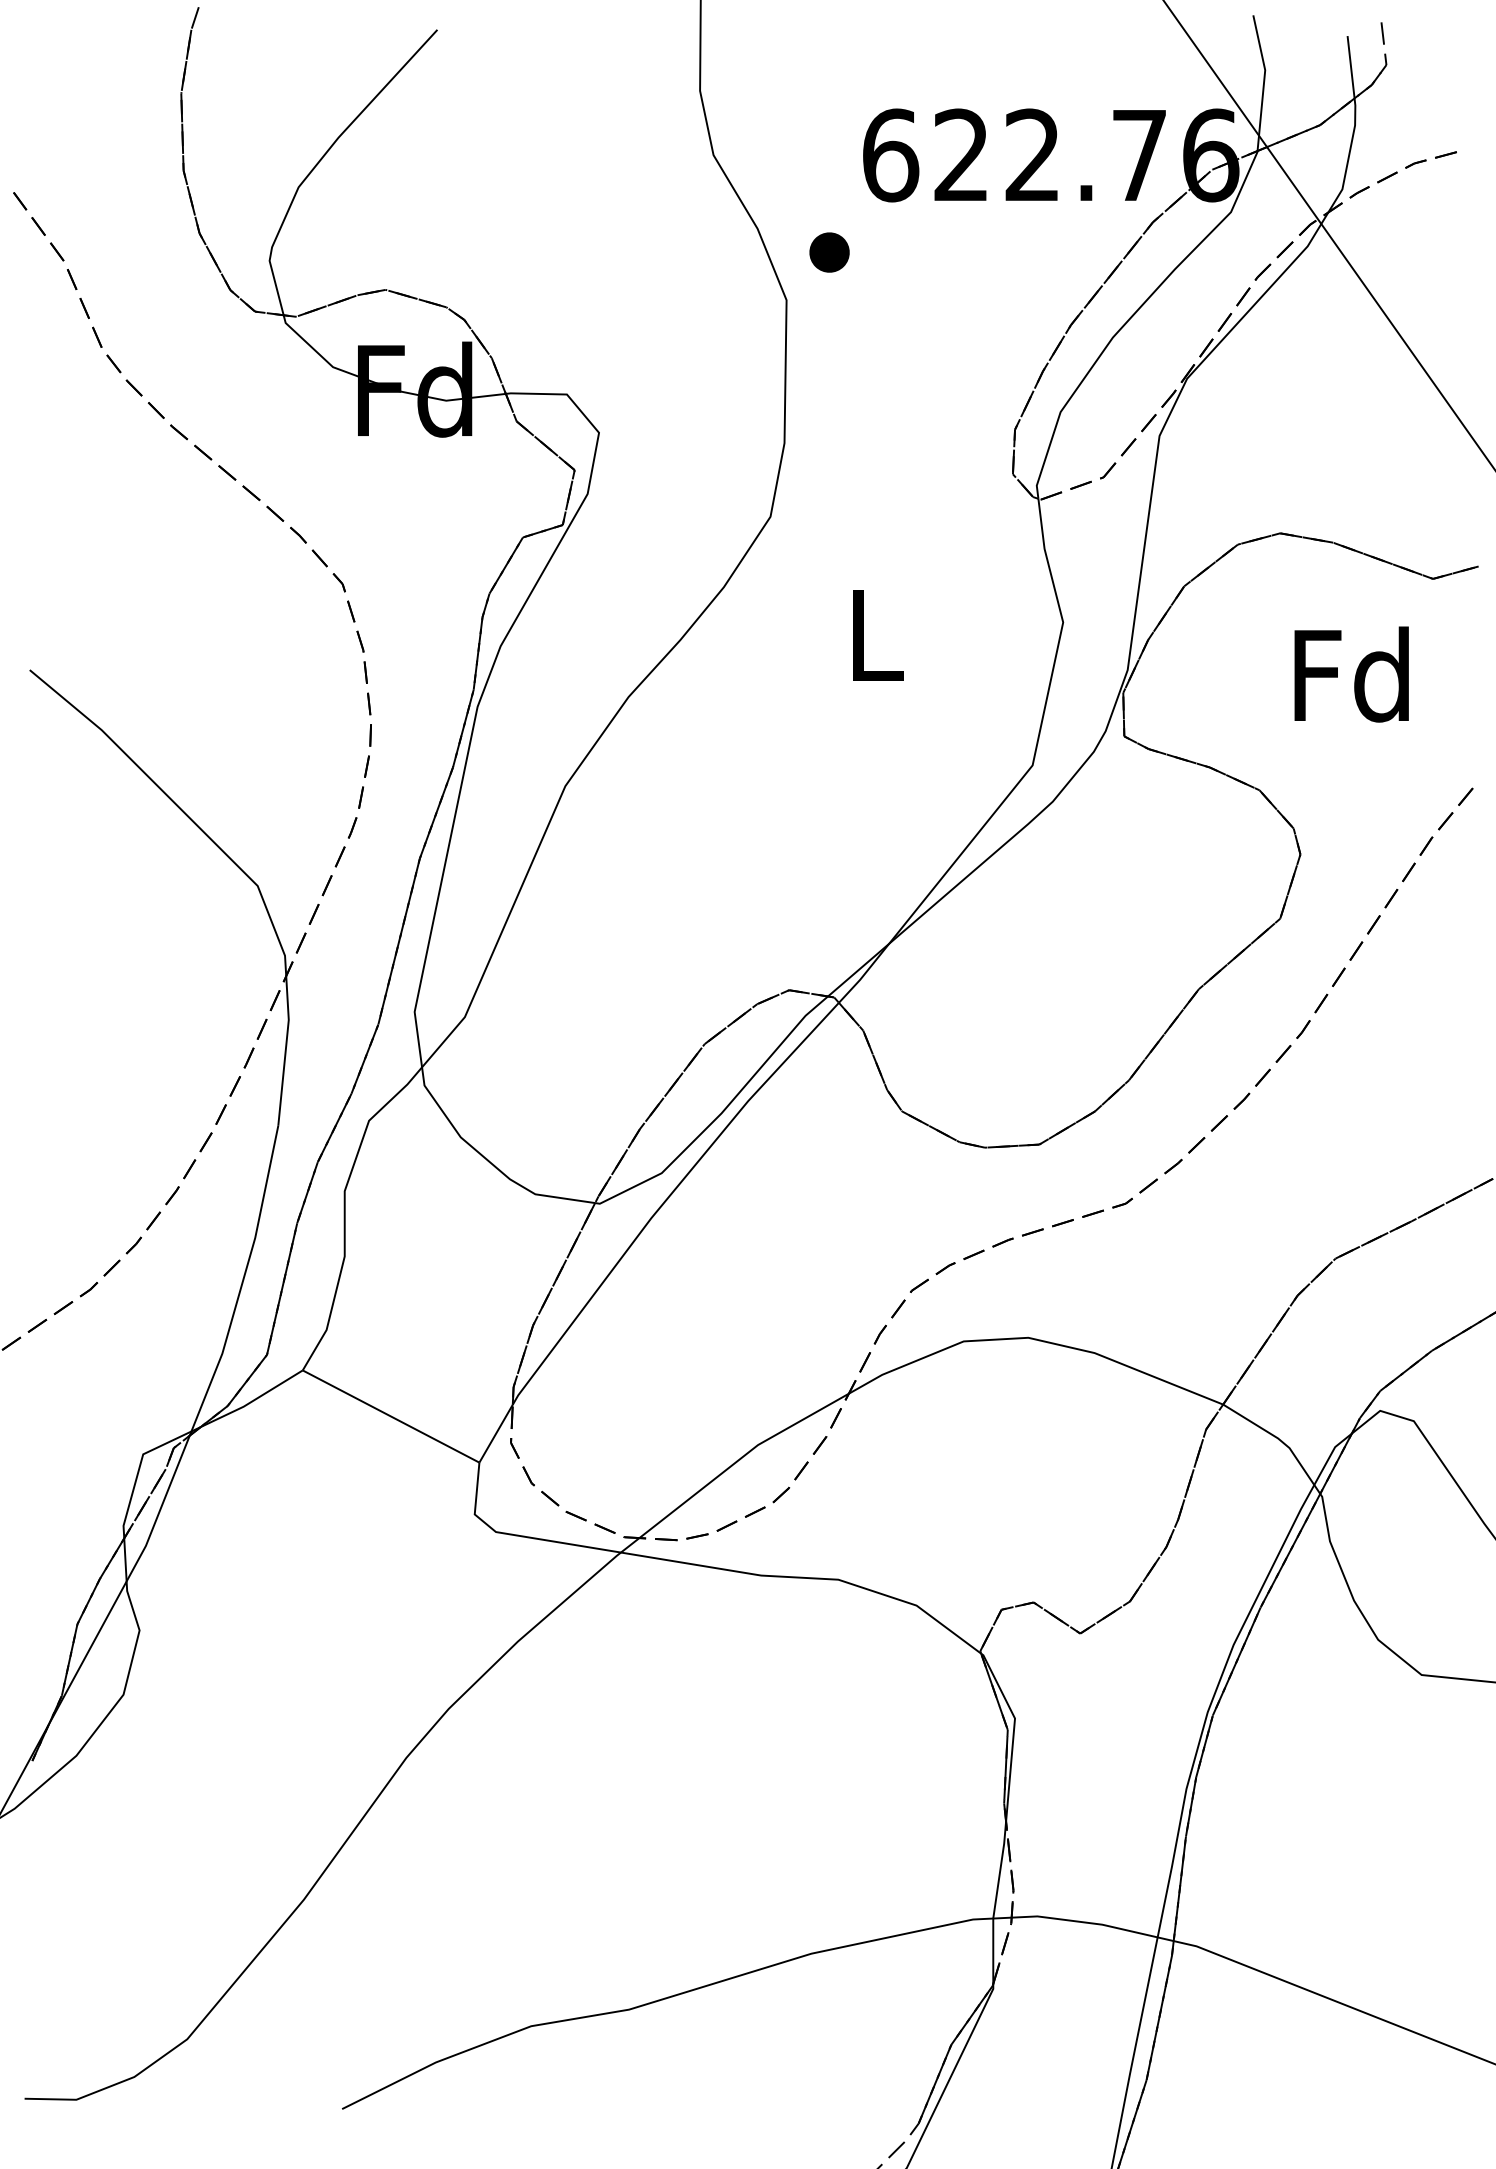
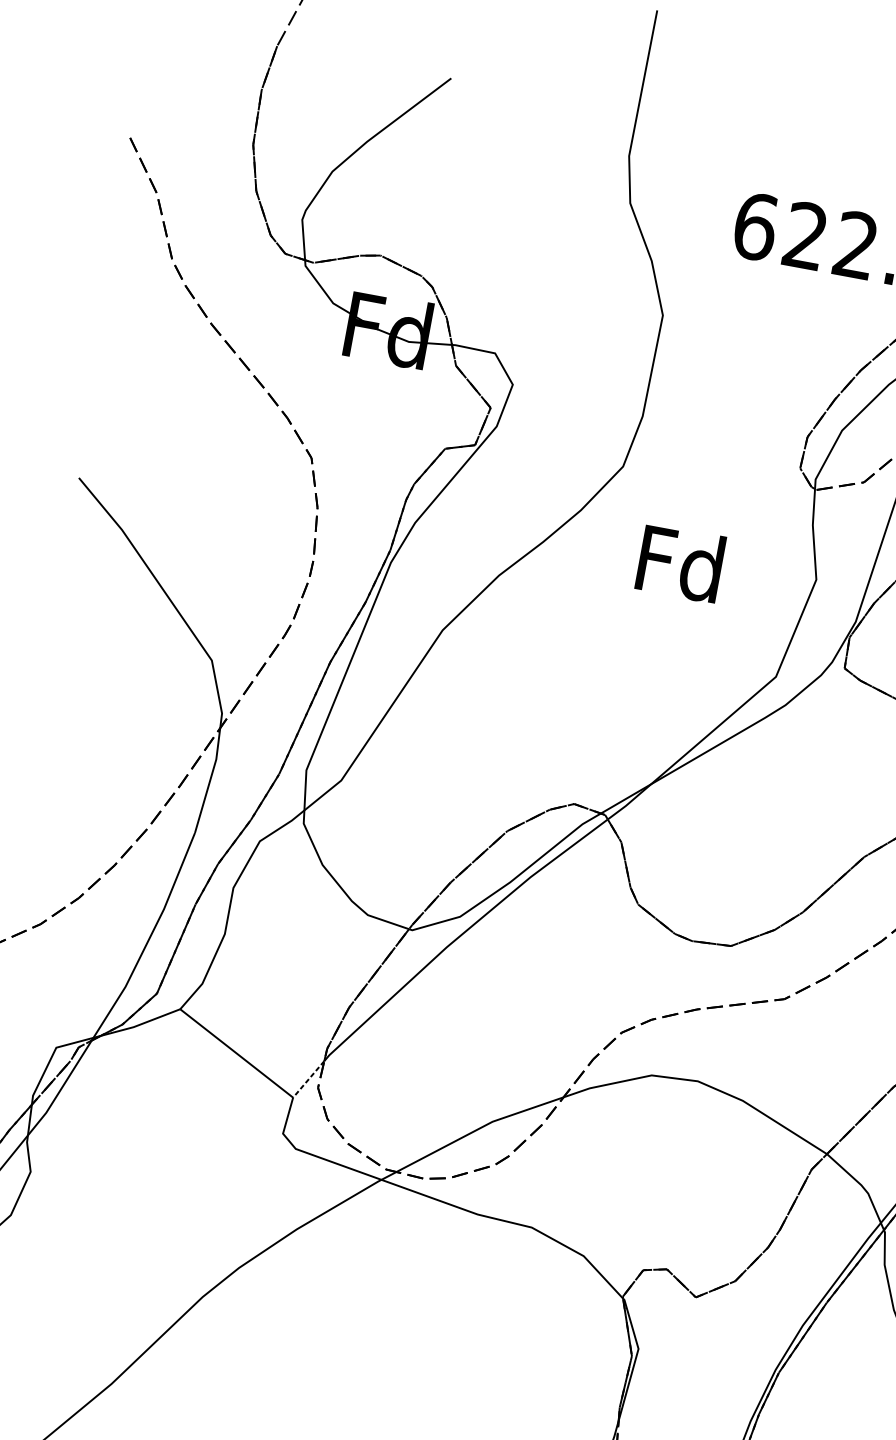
part: (829, 252) -> (699, 287), removed
text: (873, 634) -> (680, 563), L -> Fd
line: (495, 1434) -> (308, 1079), solid -> dashed

